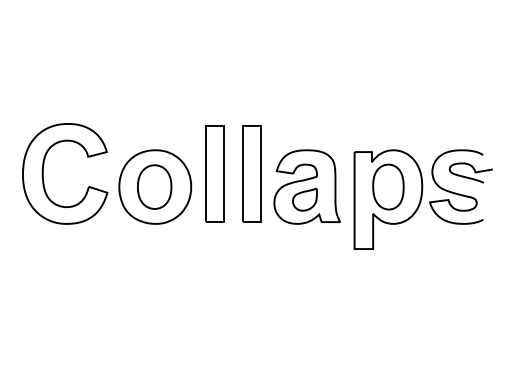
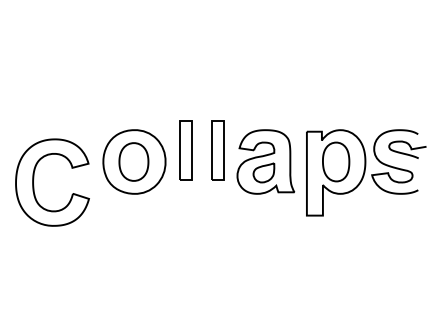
part: (44, 170) -> (34, 179), moved
part: (214, 173) -> (185, 150), size x0.7
part: (251, 173) -> (217, 150), size x0.7

